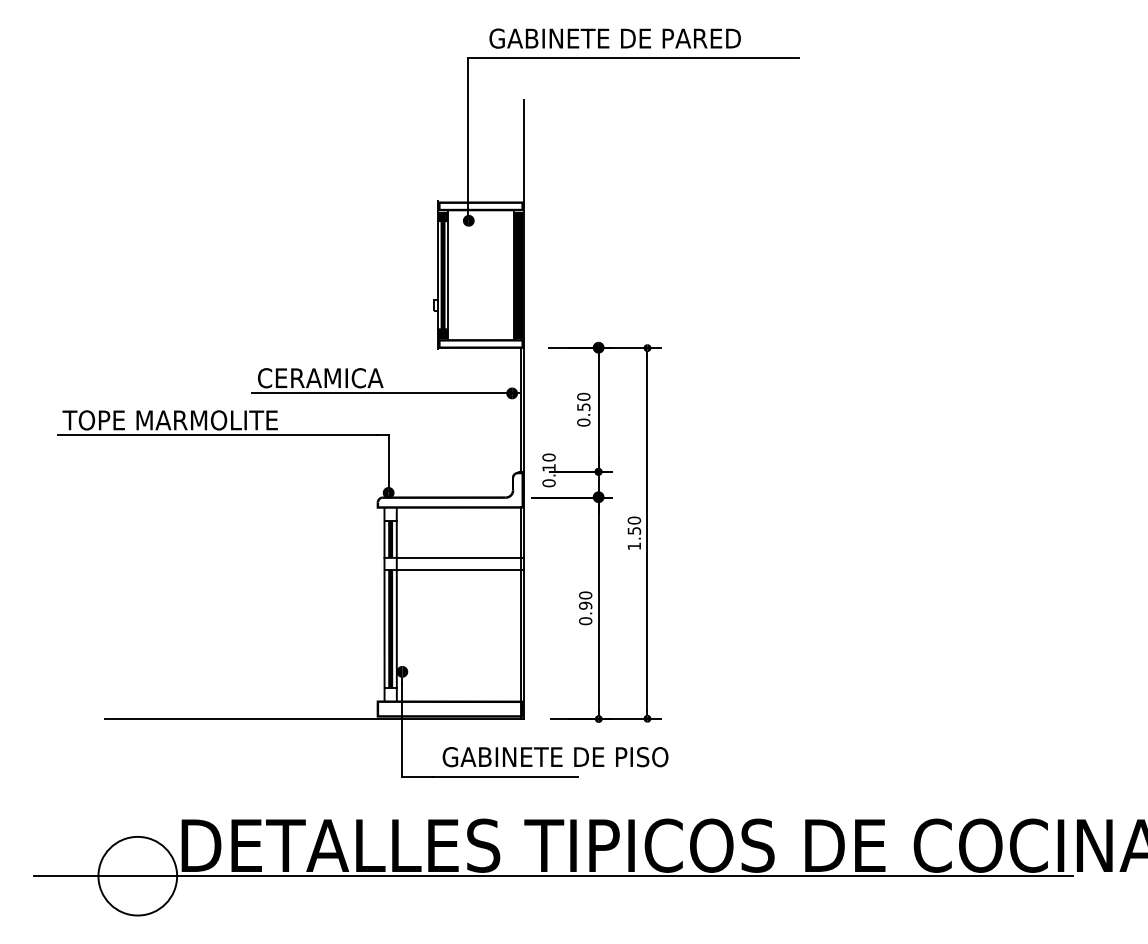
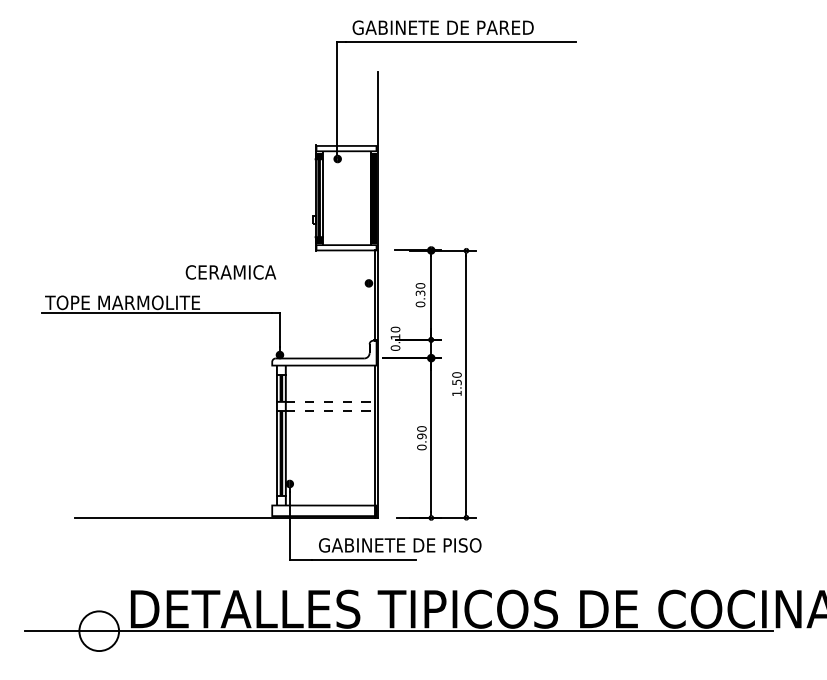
line: (385, 392) -> (277, 282), removed
text: (582, 406) -> (419, 292), 0.50 -> 0.30
line: (460, 557) -> (331, 401), solid -> dashed
line: (460, 569) -> (331, 410), solid -> dashed
circle: (136, 875) -> (98, 630), size x0.7

